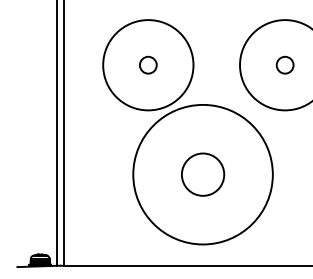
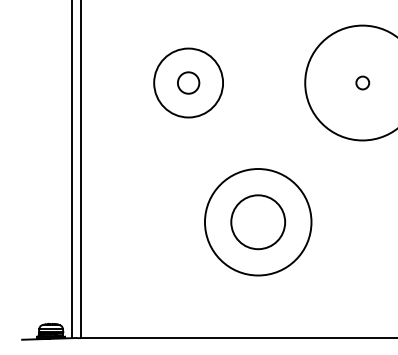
circle: (148, 64) -> (188, 82), size x0.6
circle: (285, 64) -> (362, 82), size x0.6
circle: (202, 174) -> (257, 222), size x0.6

